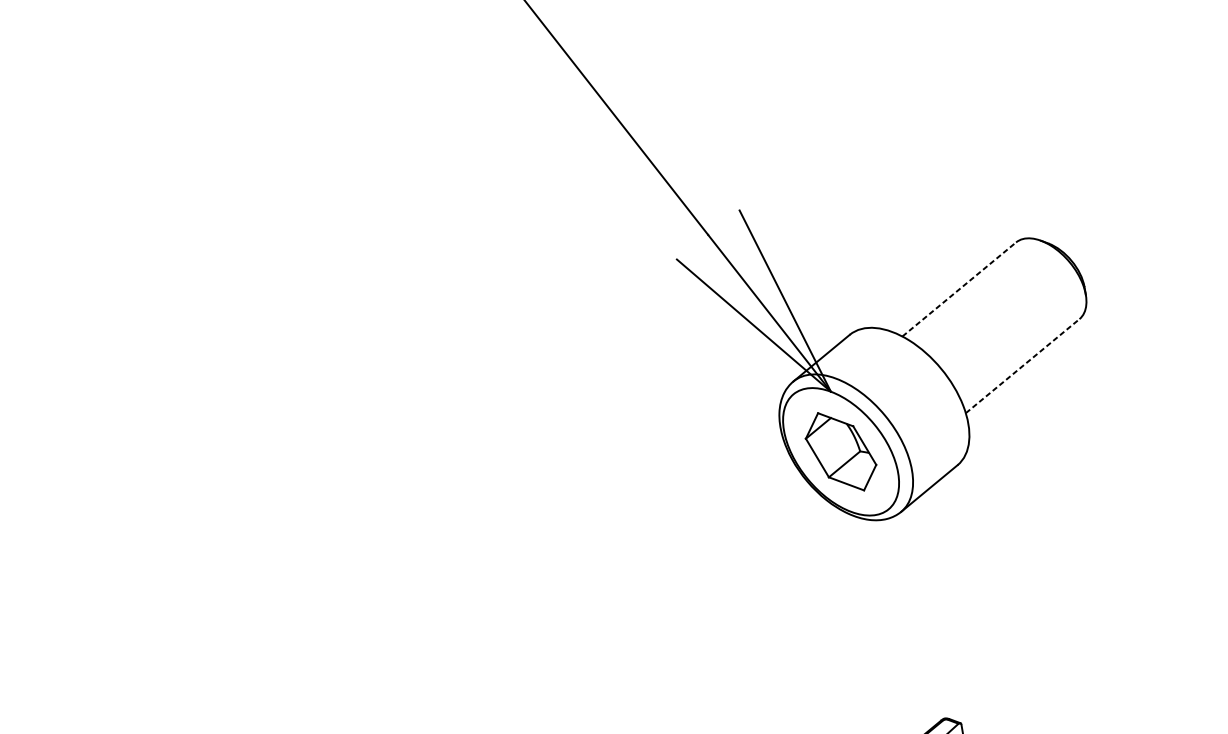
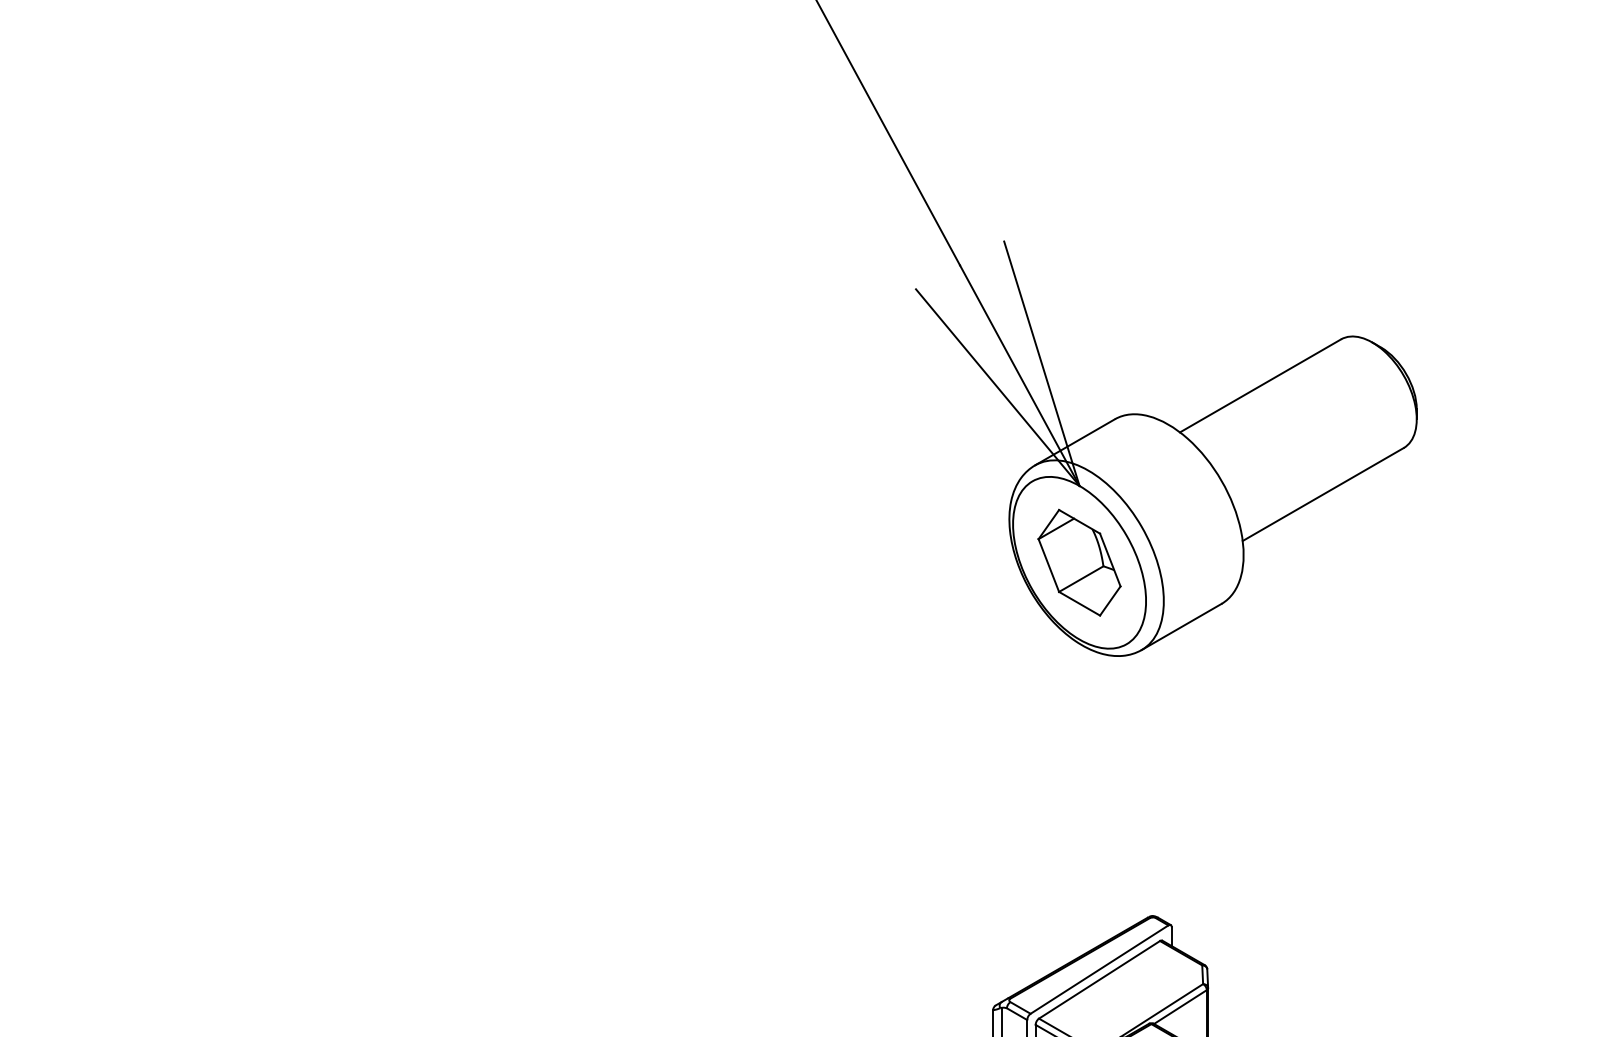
line: (959, 289) -> (1260, 385), dashed -> solid
line: (1022, 366) -> (1323, 494), dashed -> solid

